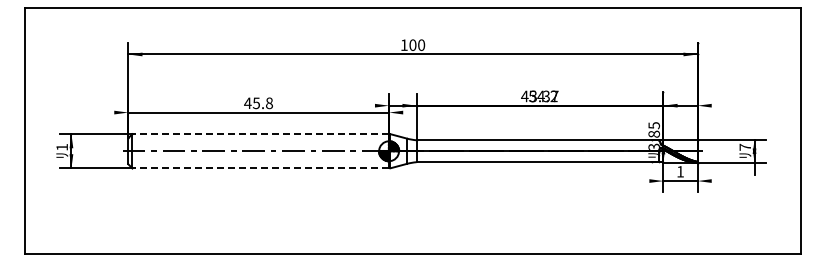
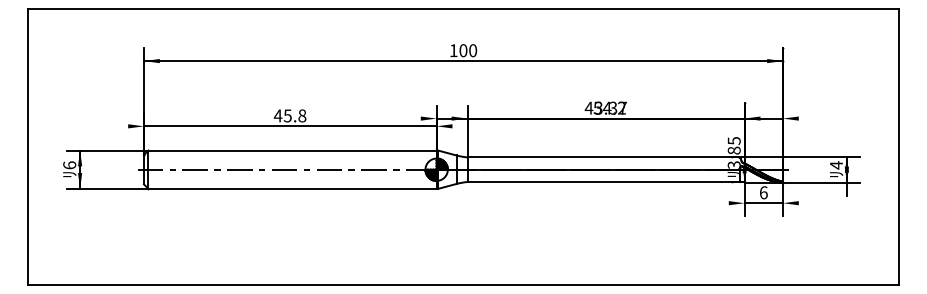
line: (260, 134) -> (292, 150), dashed -> solid
text: (61, 146) -> (68, 164), 1 -> 6
text: (744, 147) -> (835, 165), 7 -> 4
line: (260, 168) -> (292, 189), dashed -> solid
text: (680, 171) -> (763, 192), 1 -> 6

